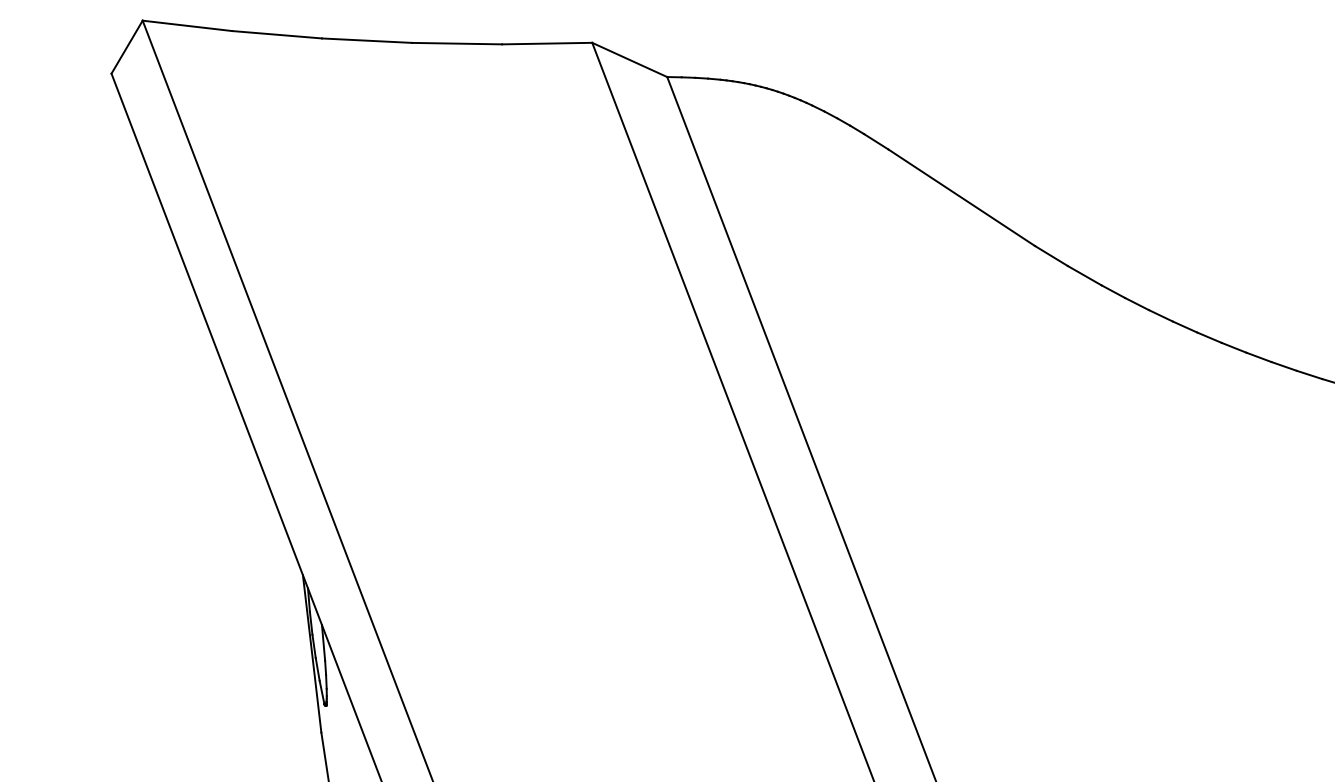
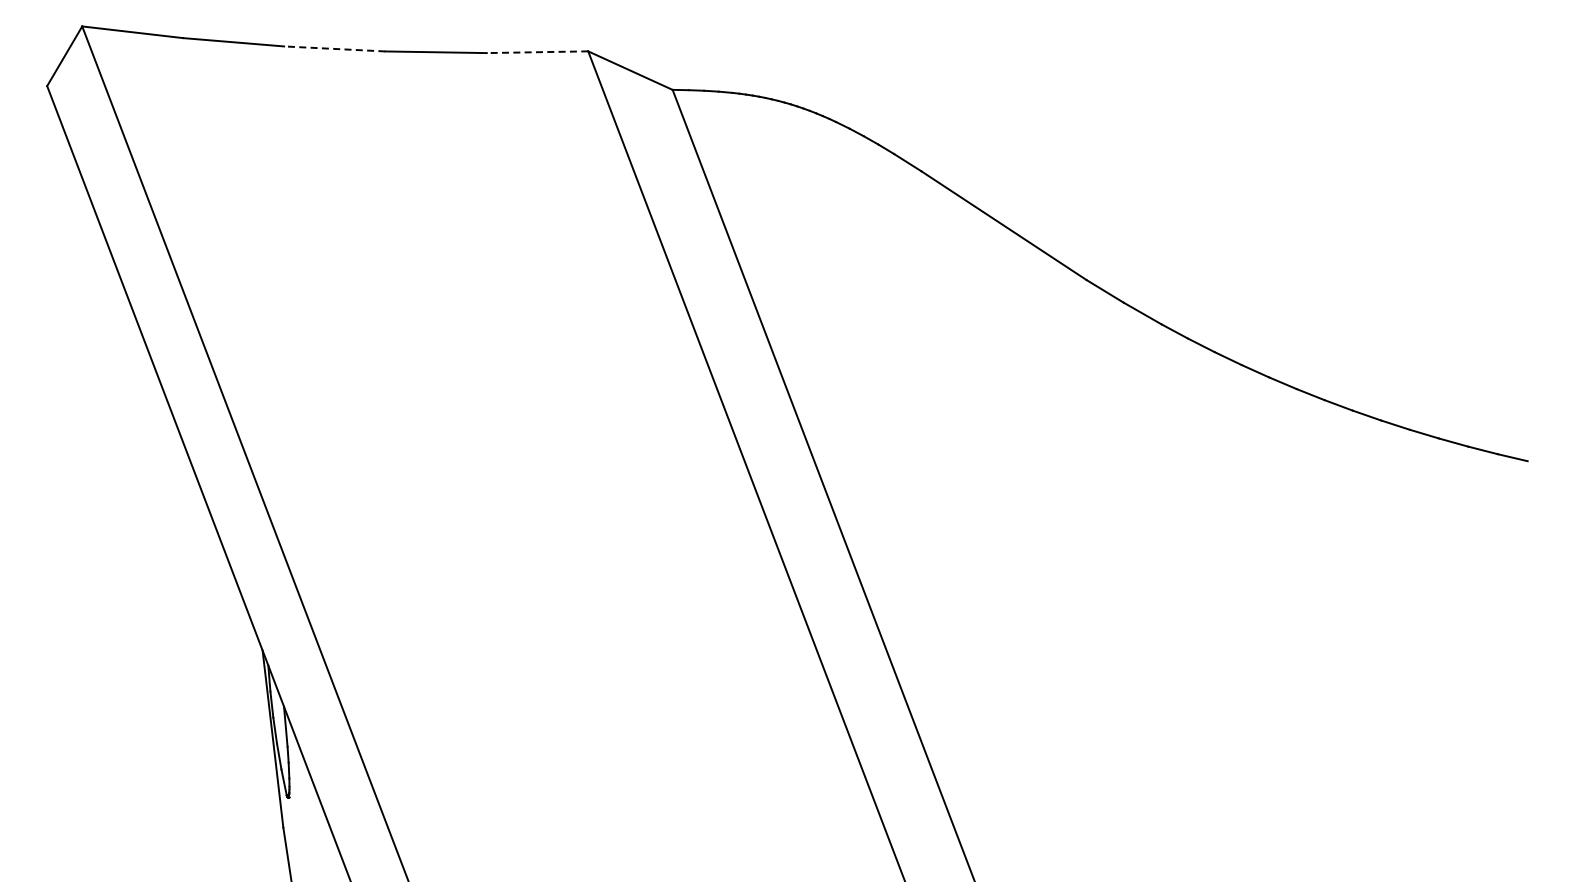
line: (366, 40) -> (334, 48), solid -> dashed
line: (547, 43) -> (537, 52), solid -> dashed

